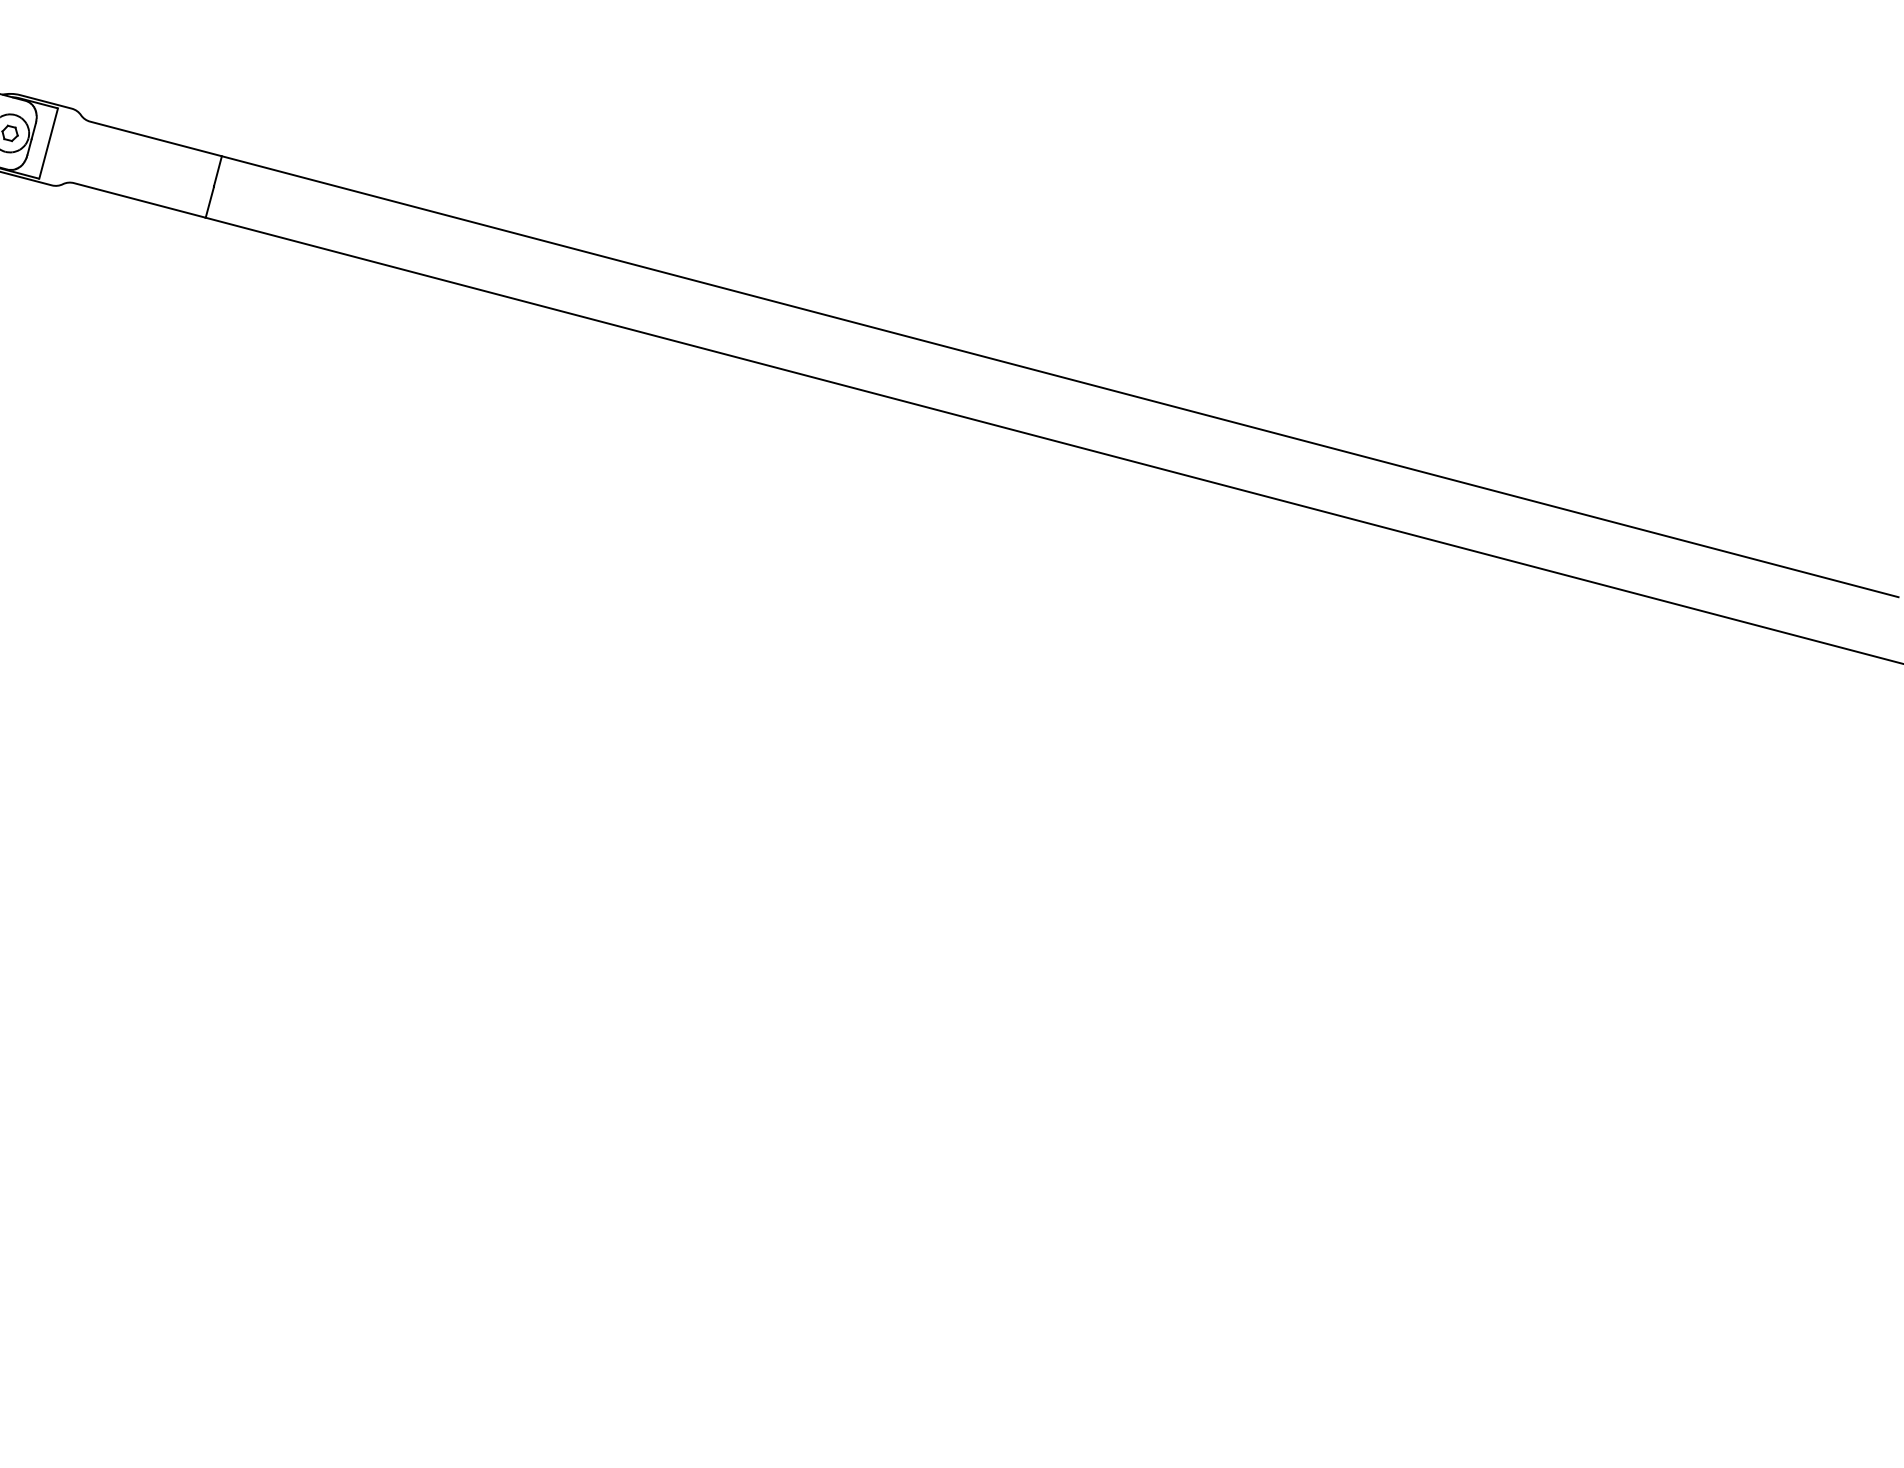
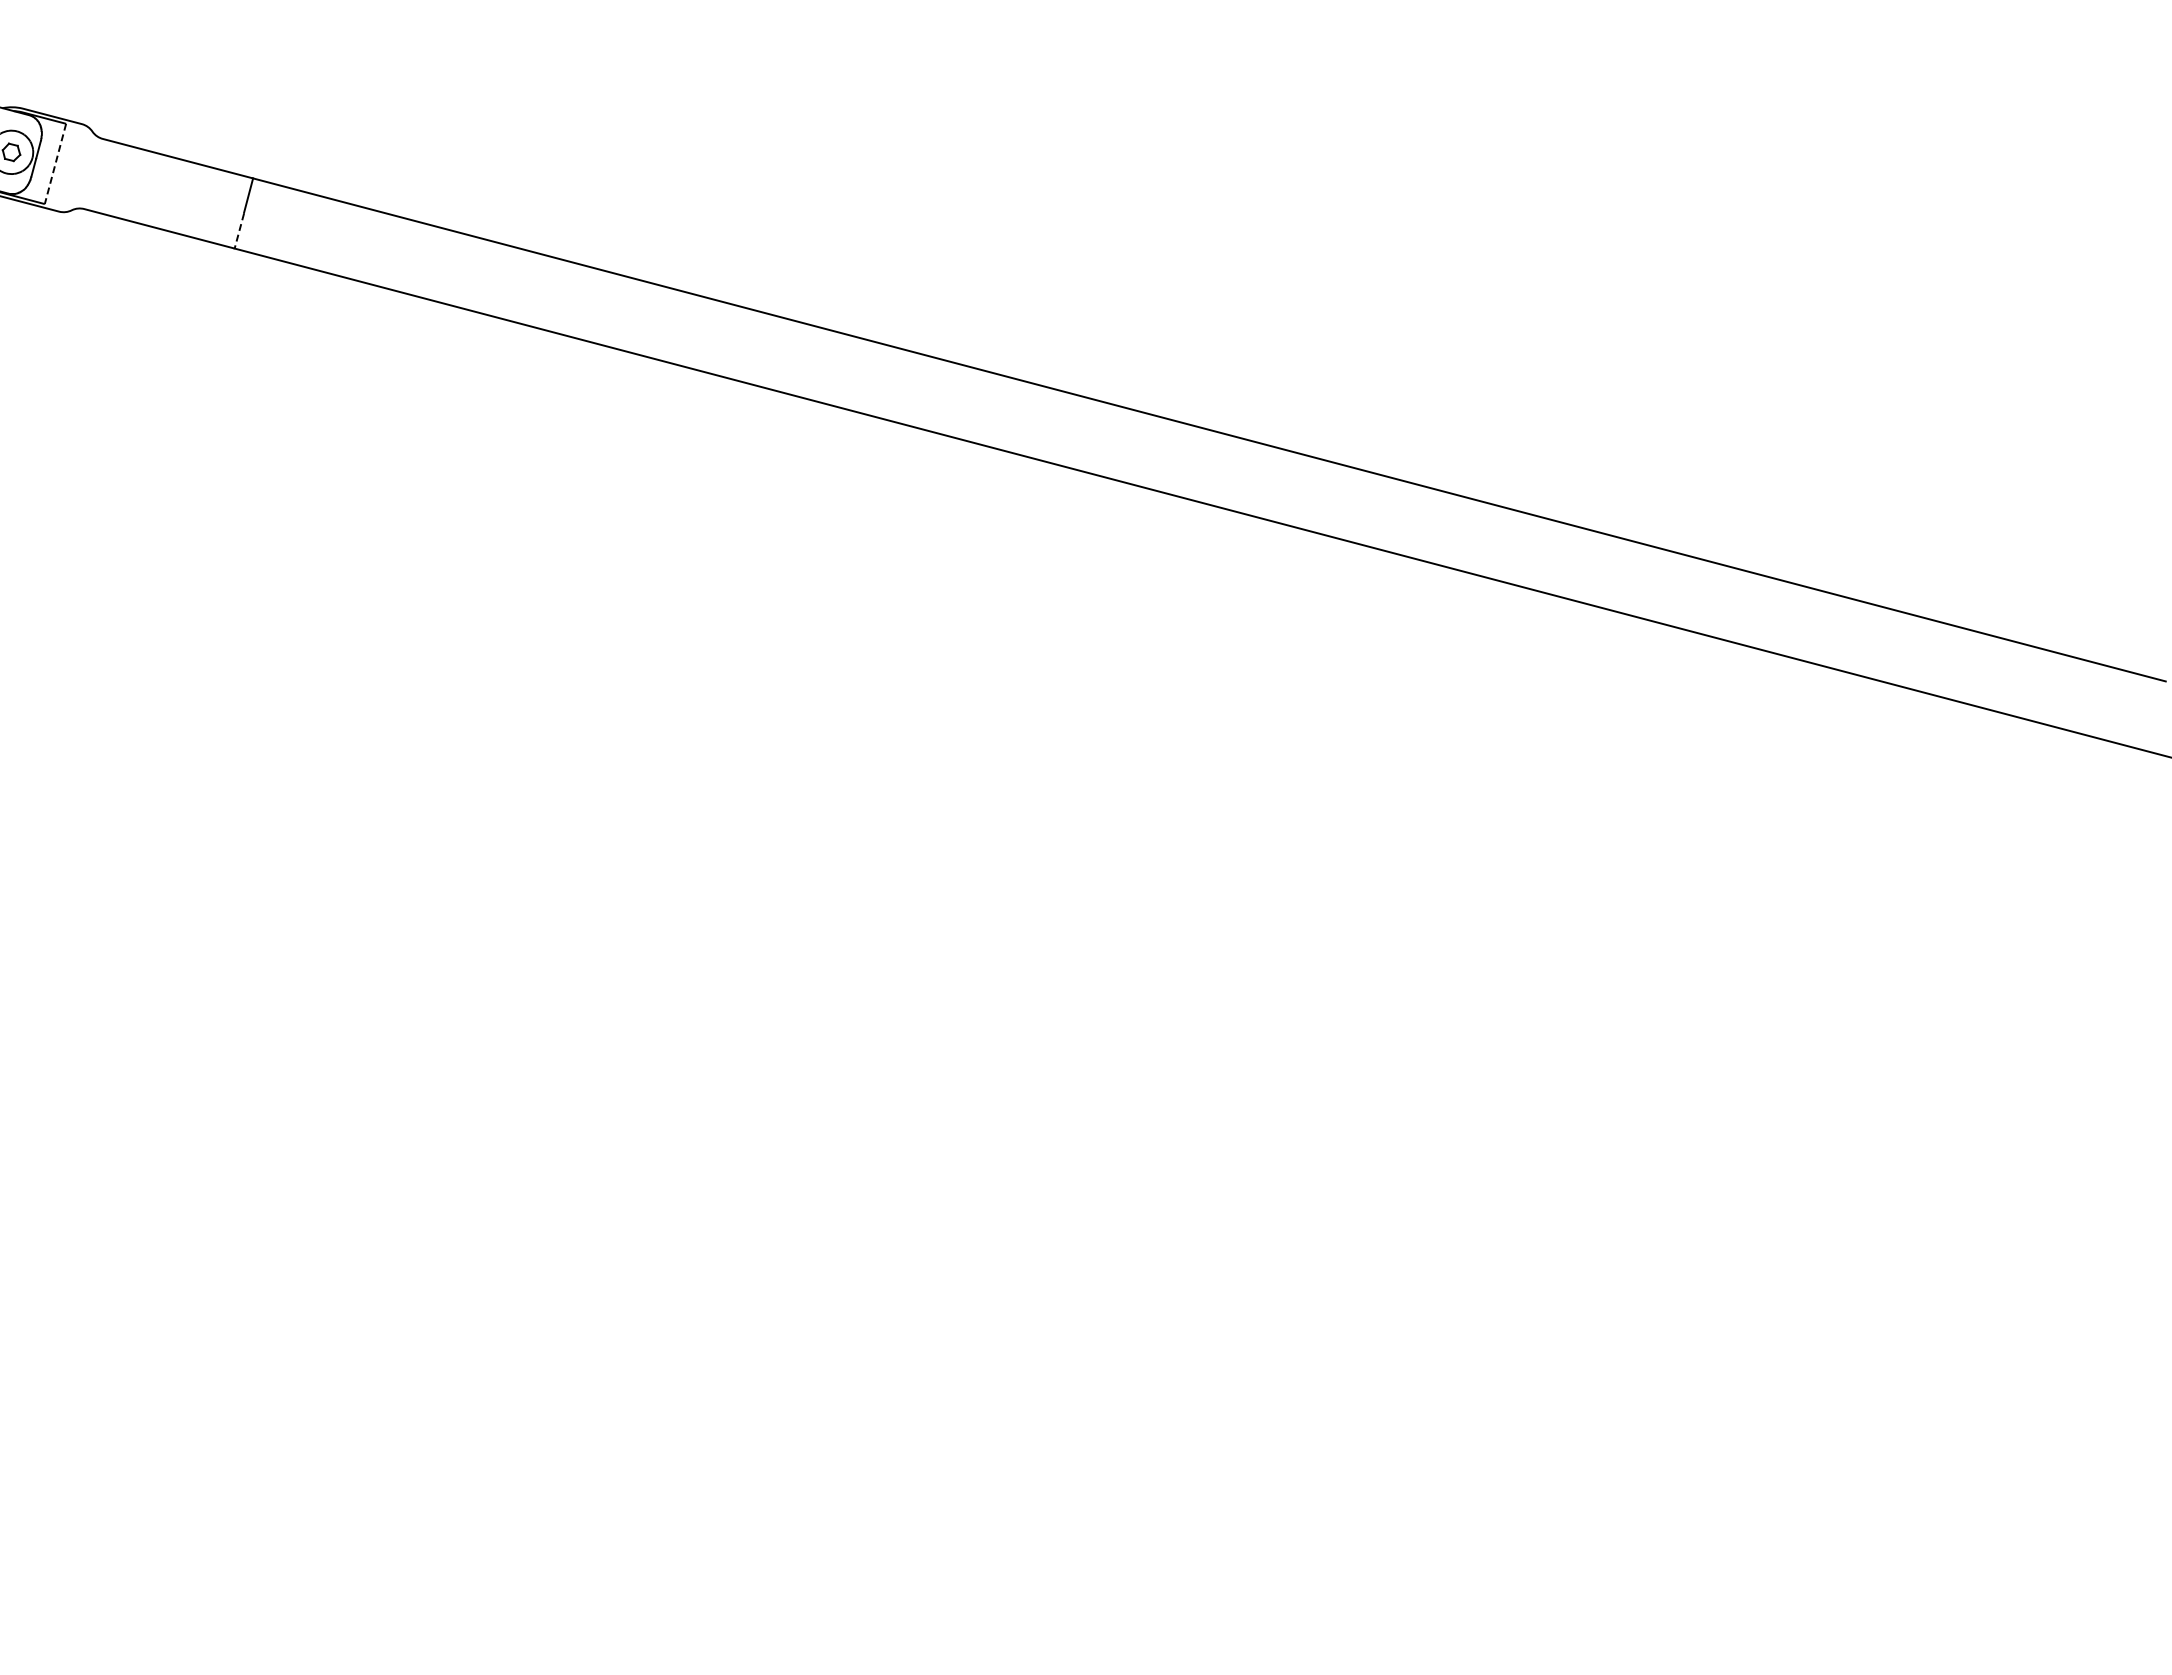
line: (48, 143) -> (55, 163), solid -> dashed
line: (209, 202) -> (239, 231), solid -> dashed

